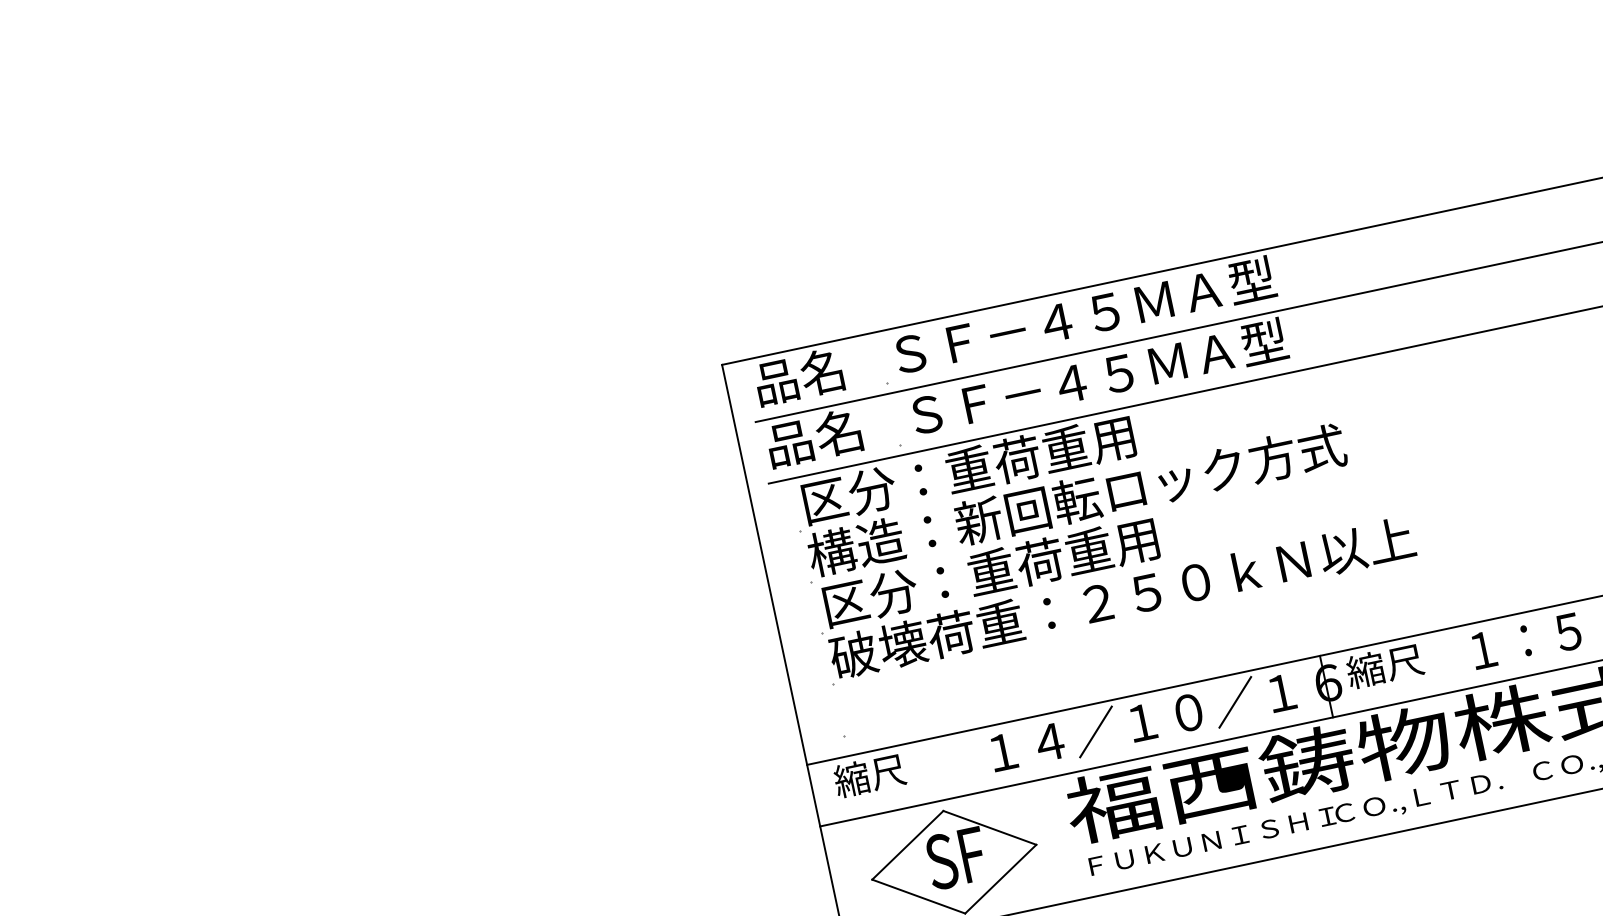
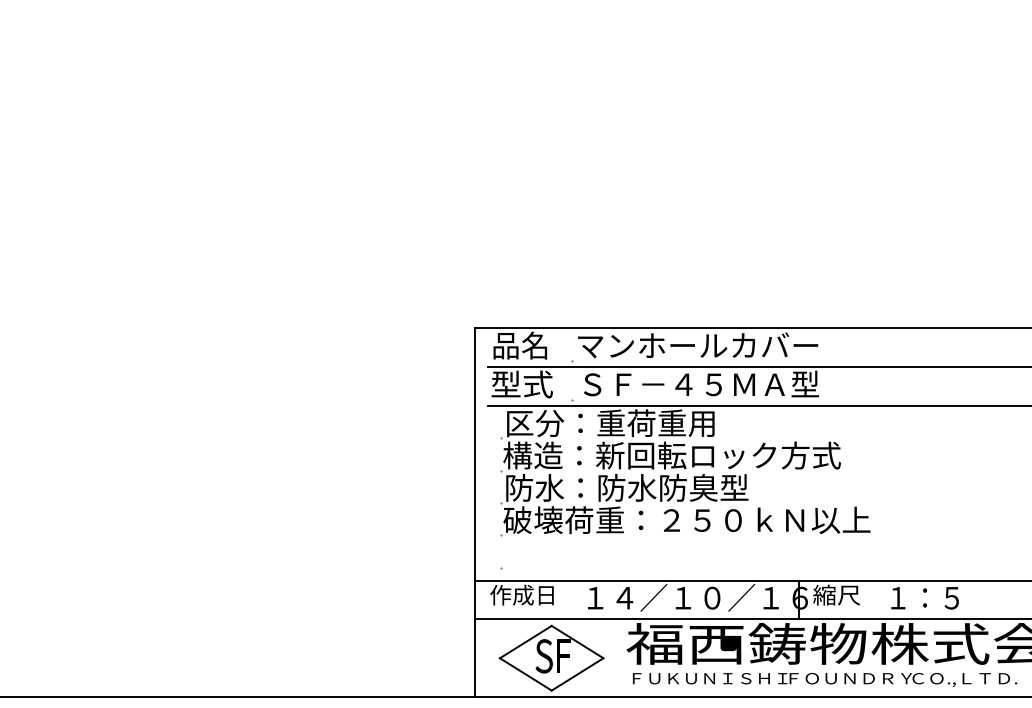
text: (1081, 315) -> (698, 344), ＳＦ－４５ＭＡ型 -> マンホールカバー
text: (814, 438) -> (521, 384), 品名 -> 型式
text: (1016, 565) -> (627, 487), 区分：重荷重用 -> 防水：防水防臭型
text: (884, 771) -> (521, 594), 縮尺 -> 作成日
text: (1433, 795) -> (849, 679), ＣＯ.,ＬＴＤ. -> ＦＯＵＮＤＲＹ

